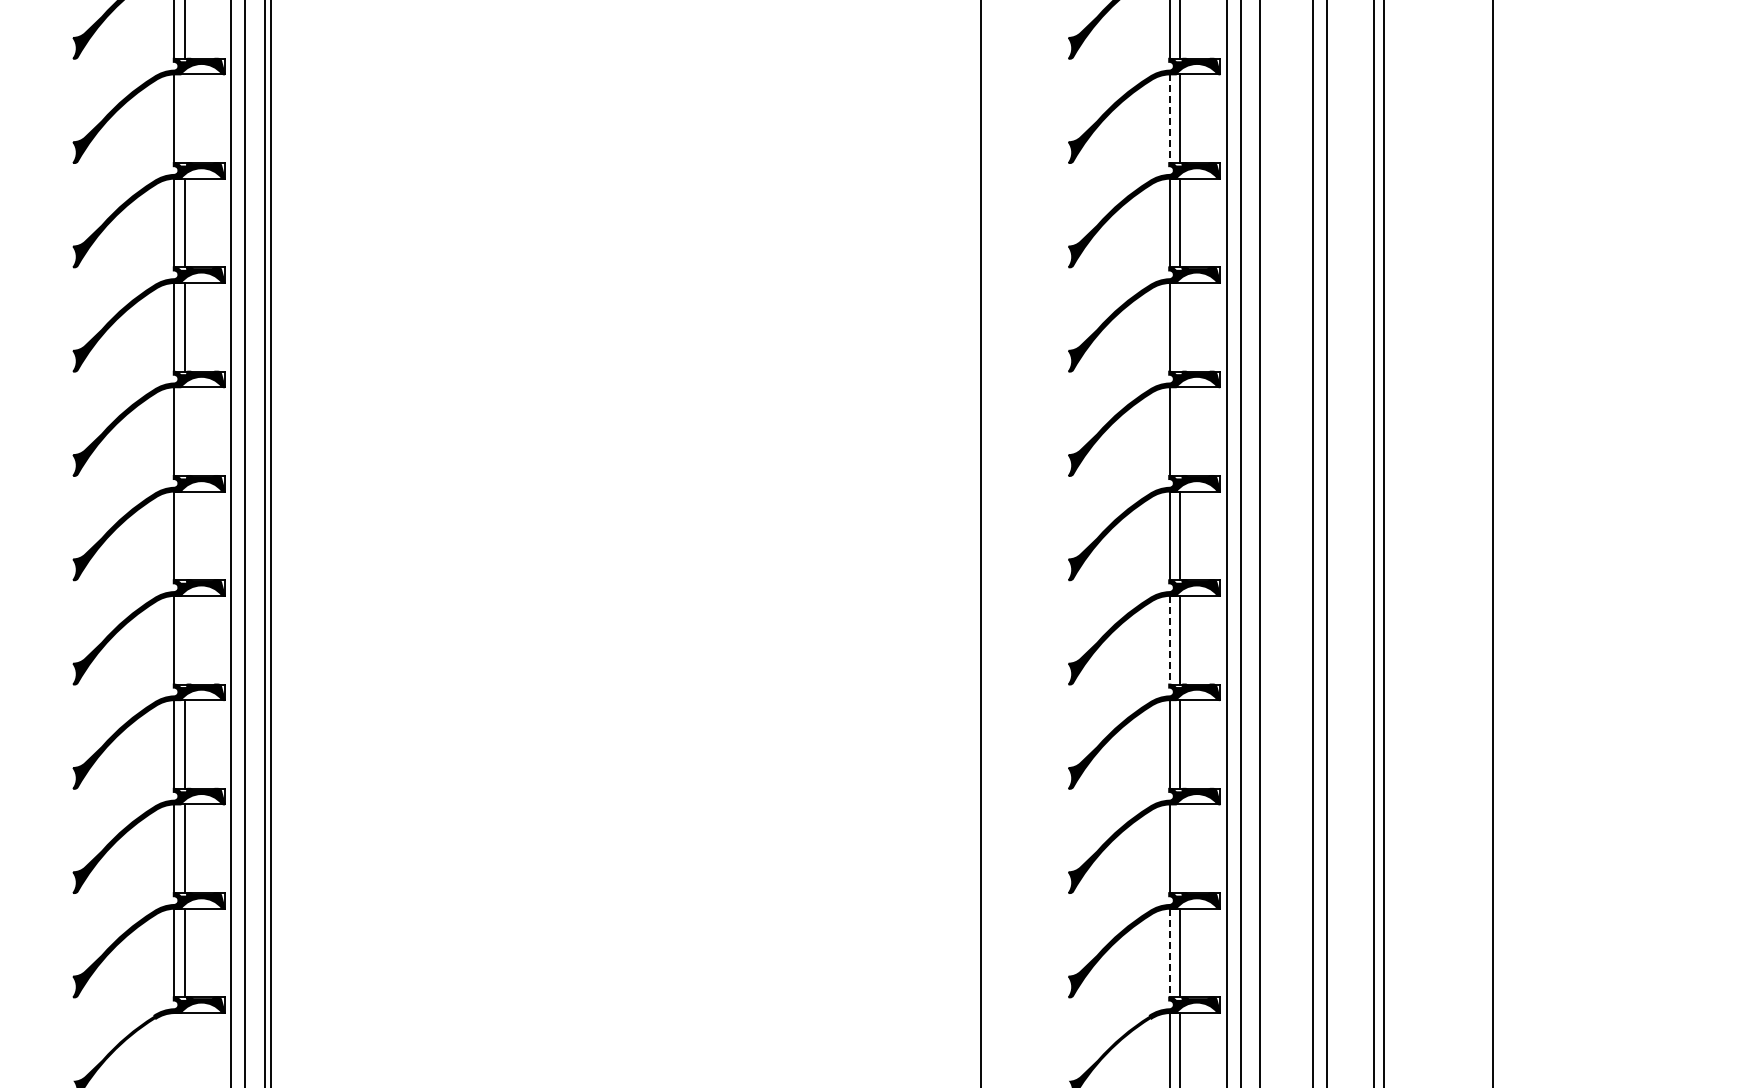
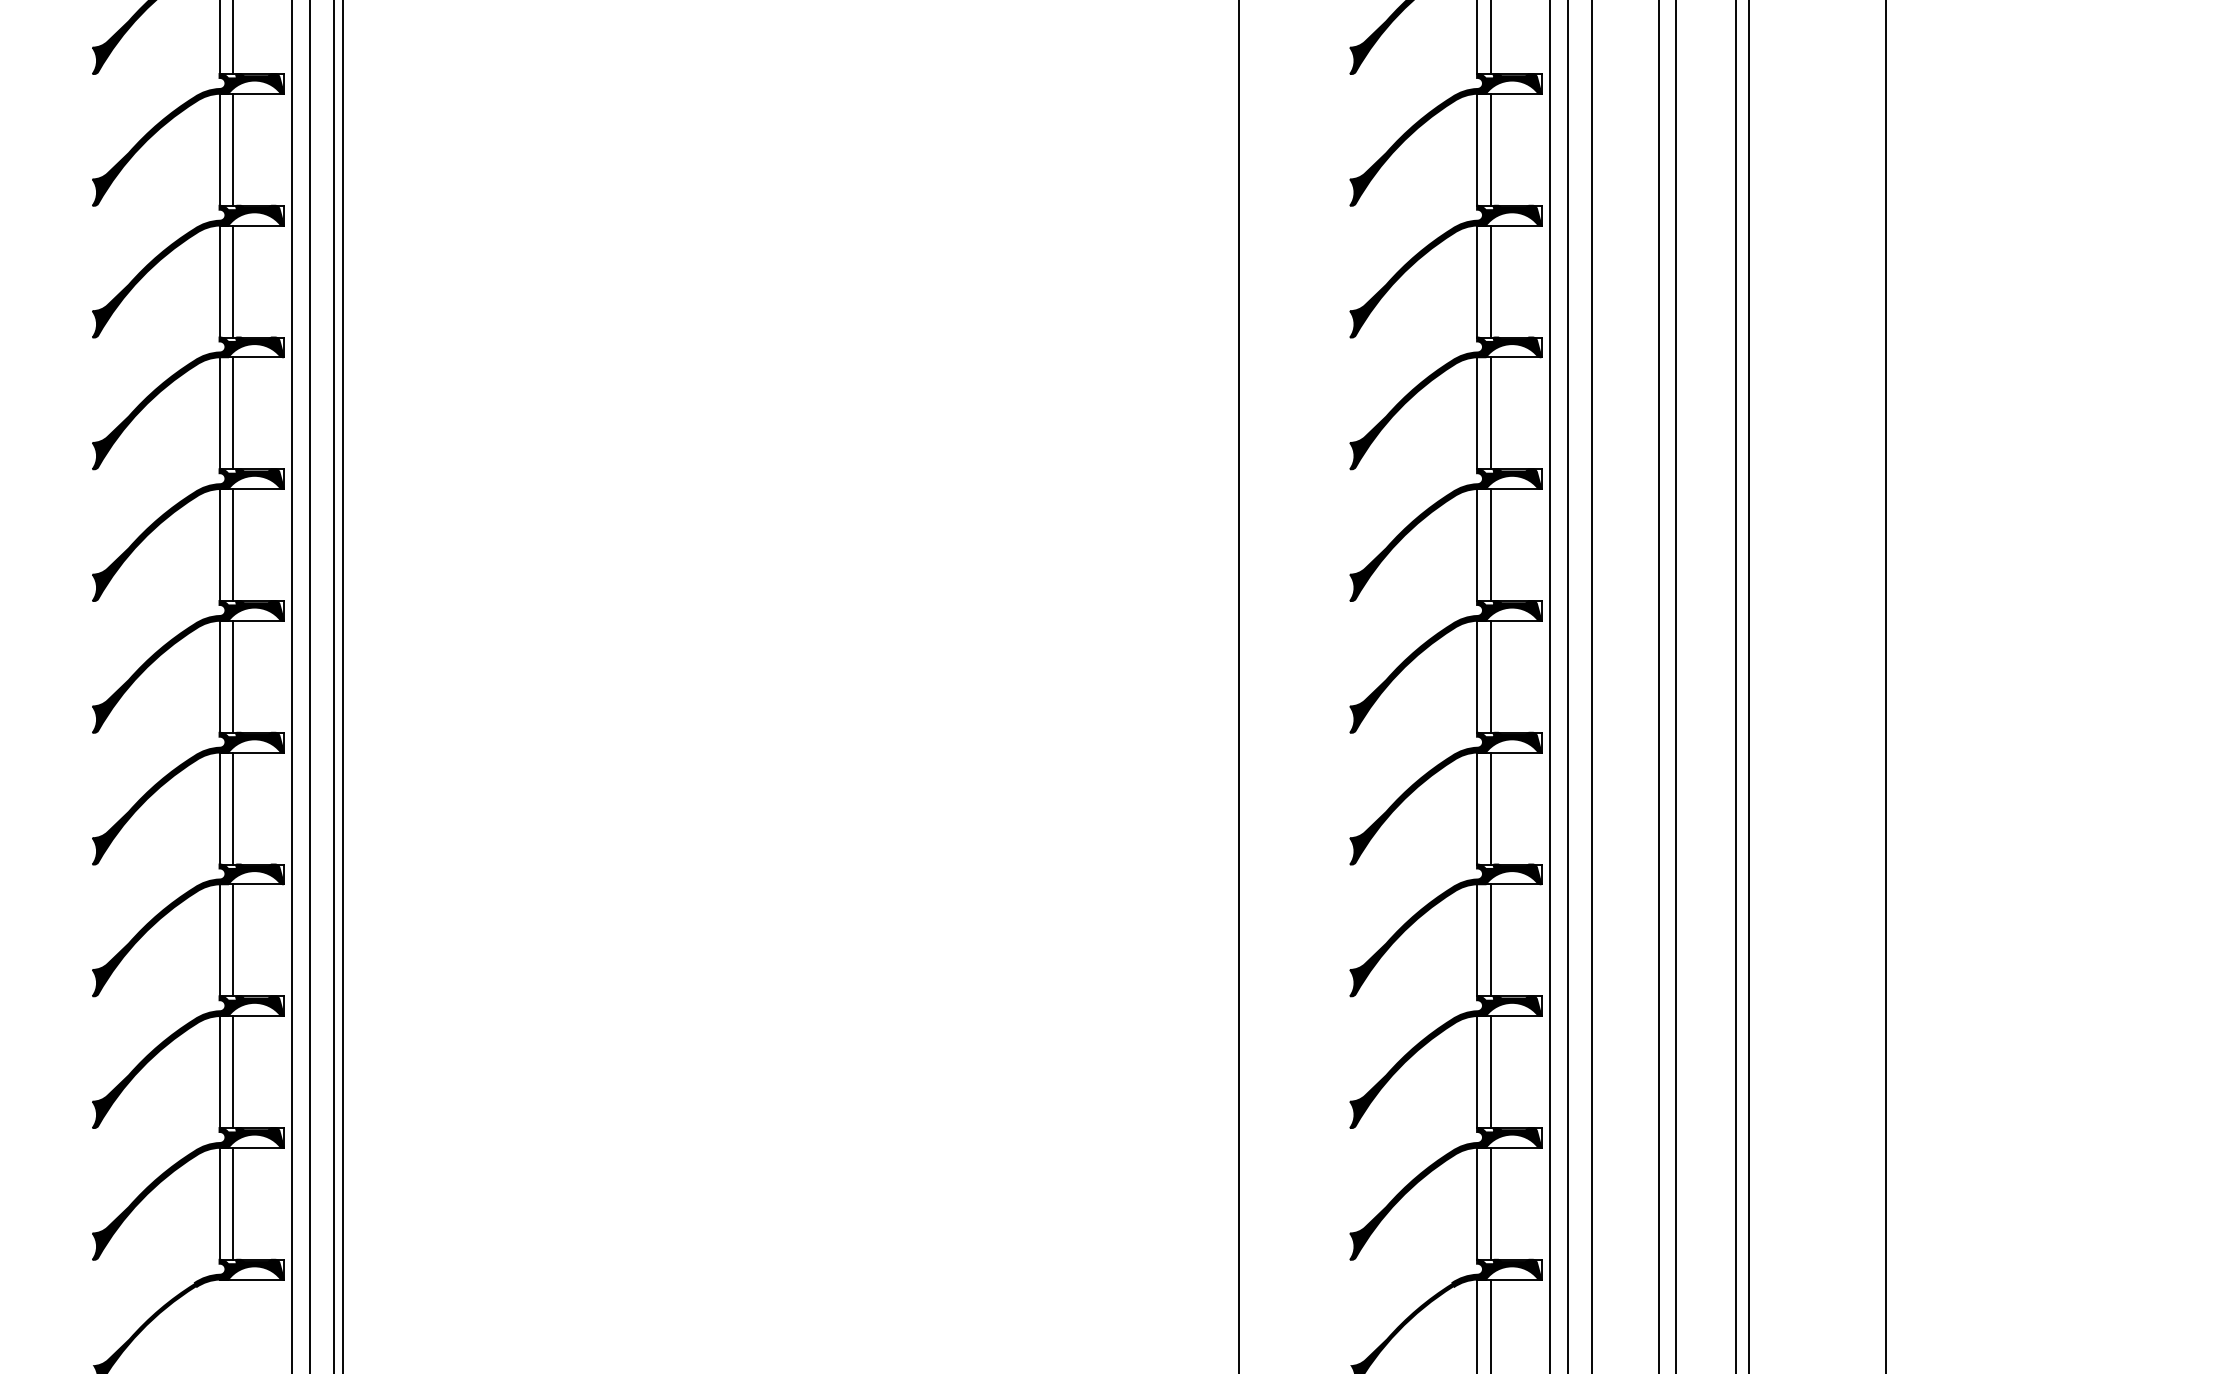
line: (184, 118) -> (233, 149), added
line: (1169, 119) -> (1477, 150), dashed -> solid
line: (1179, 327) -> (1490, 413), added
line: (184, 431) -> (233, 544), added
line: (1179, 431) -> (1490, 544), added
line: (184, 535) -> (233, 676), added
line: (184, 639) -> (233, 807), added
line: (1169, 640) -> (1477, 808), dashed -> solid
line: (1179, 848) -> (1490, 1071), added
line: (1169, 953) -> (1477, 1204), dashed -> solid

